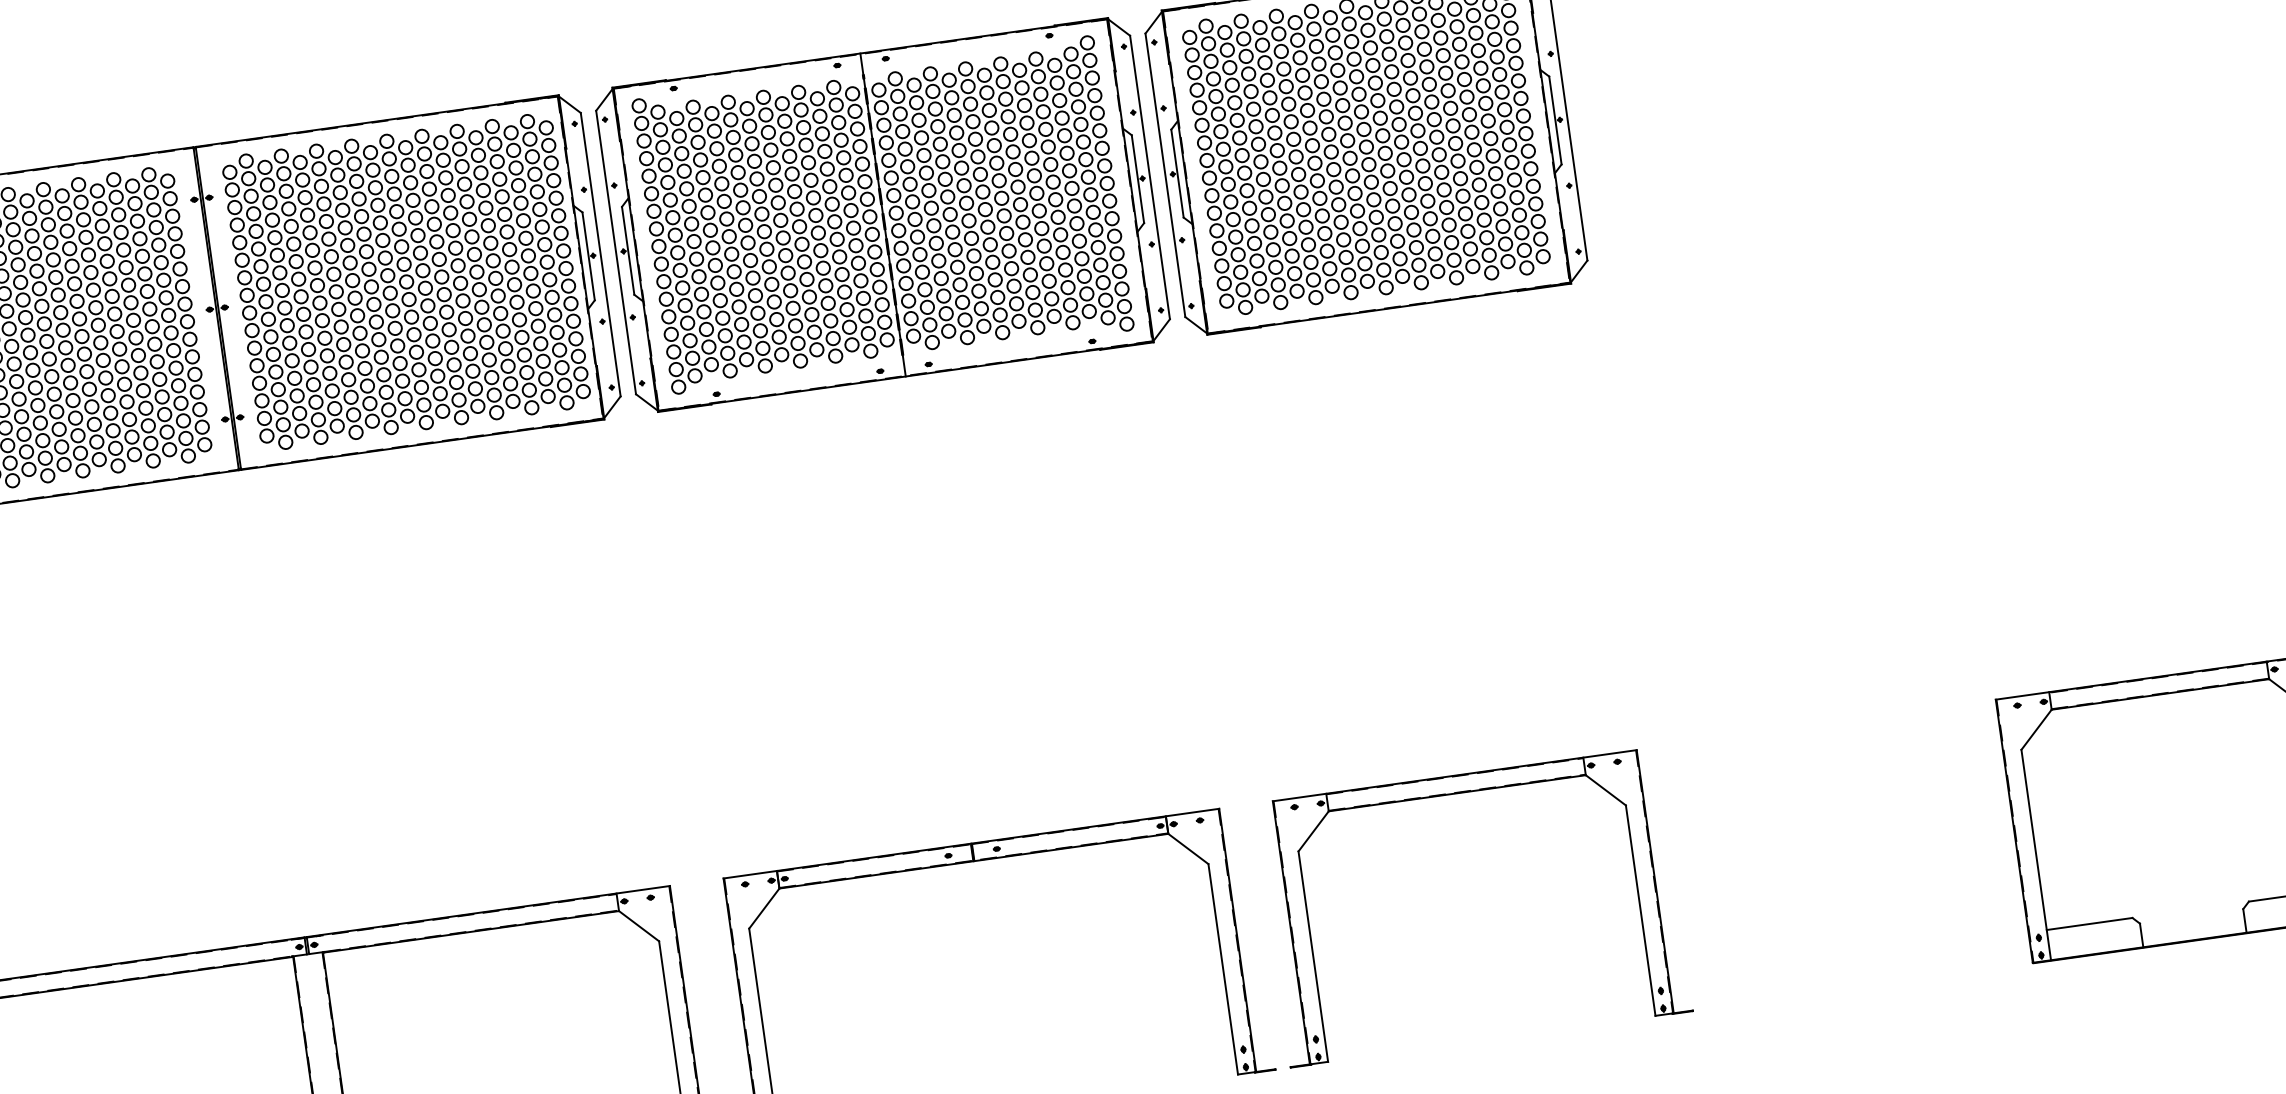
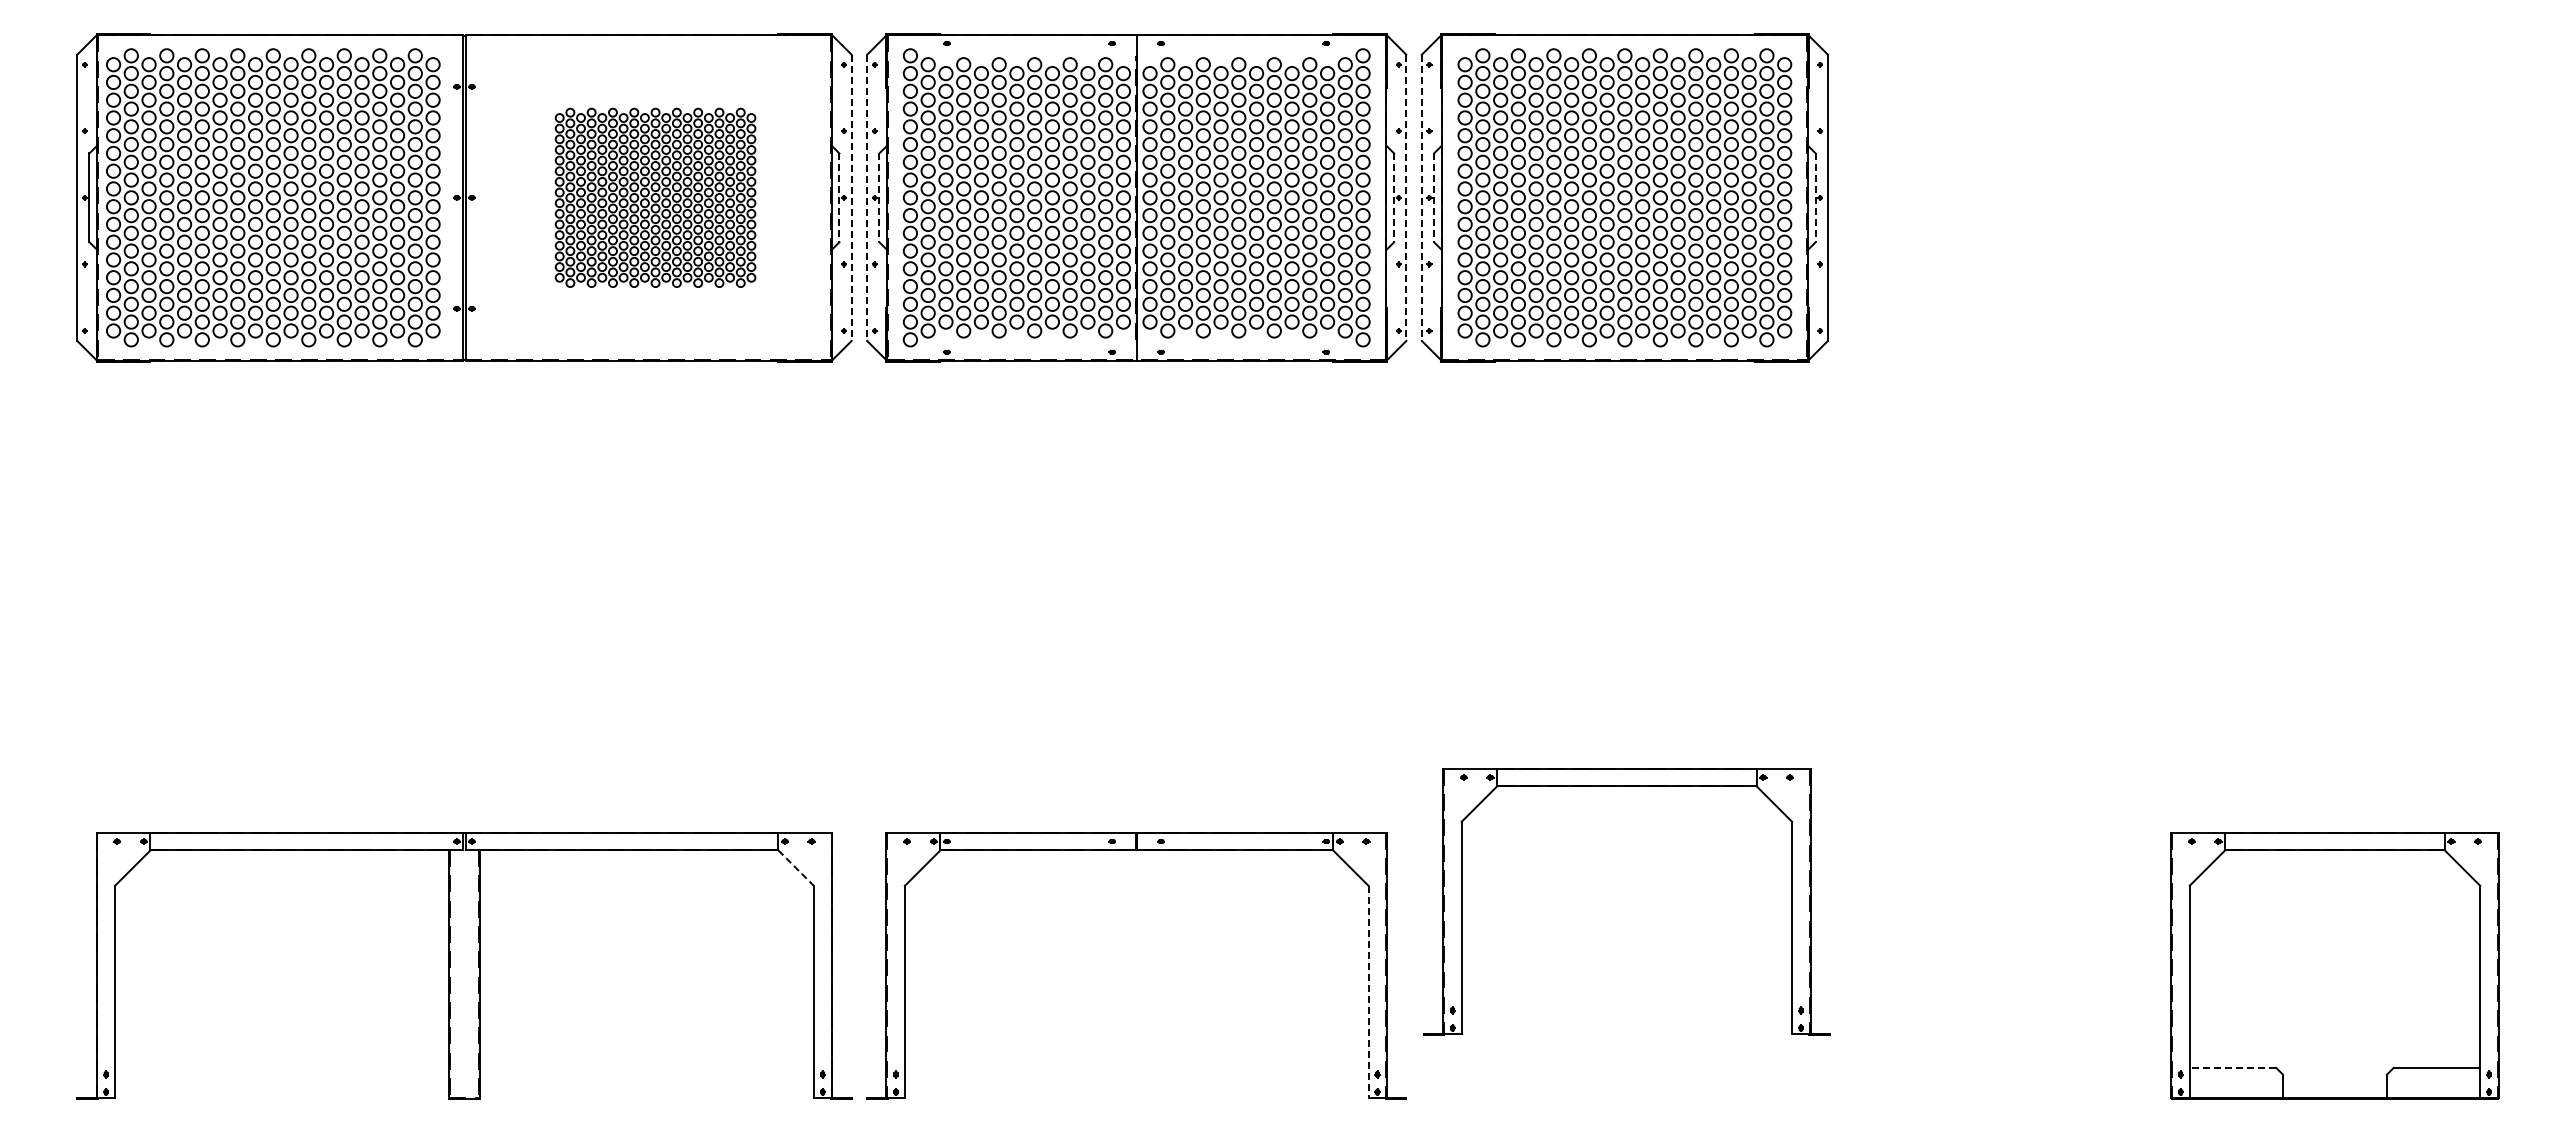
line: (1555, 121) -> (1815, 198), solid -> dashed
line: (1177, 174) -> (1434, 198), solid -> dashed
line: (1165, 176) -> (1421, 198), solid -> dashed
line: (1150, 178) -> (1406, 198), solid -> dashed
line: (1138, 179) -> (1394, 198), solid -> dashed
line: (628, 251) -> (879, 198), solid -> dashed
line: (616, 253) -> (867, 198), solid -> dashed
line: (600, 255) -> (851, 198), solid -> dashed
line: (588, 257) -> (839, 198), solid -> dashed
part: (406, 281) -> (655, 197), size x0.6
part: (1456, 793) -> (1626, 786), moved
line: (2089, 923) -> (2232, 1067), solid -> dashed
line: (639, 926) -> (796, 868), solid -> dashed
line: (1223, 969) -> (1368, 992), solid -> dashed

